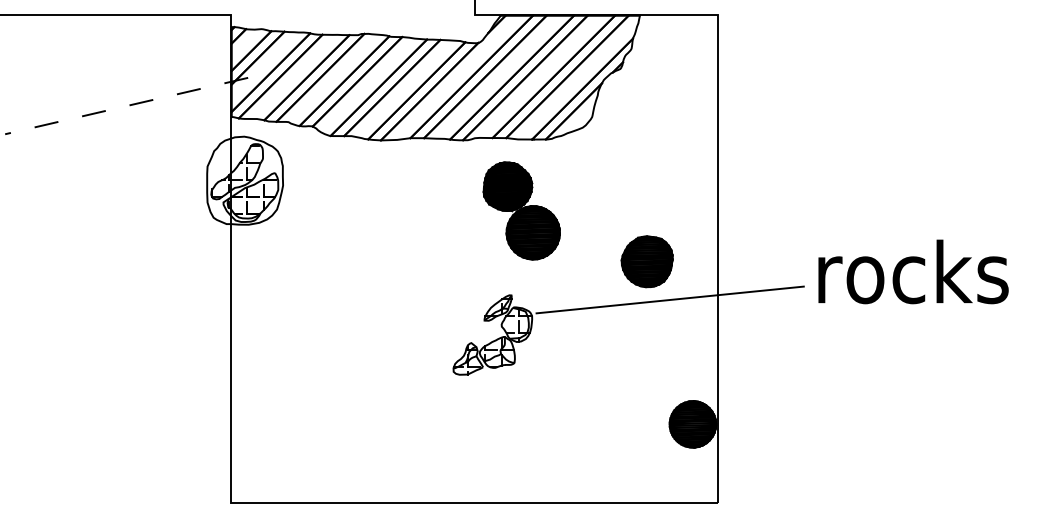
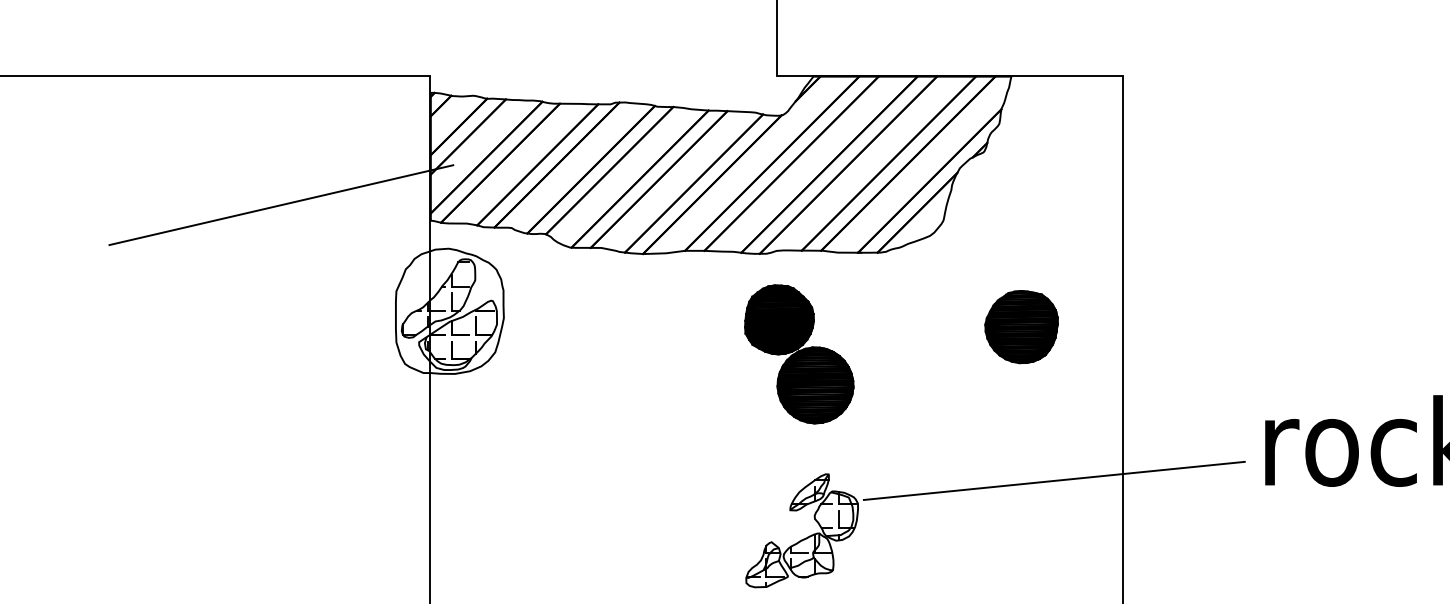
line: (126, 106) -> (281, 205), dashed -> solid
part: (521, 210) -> (798, 353), moved
part: (646, 261) -> (1020, 326), moved

